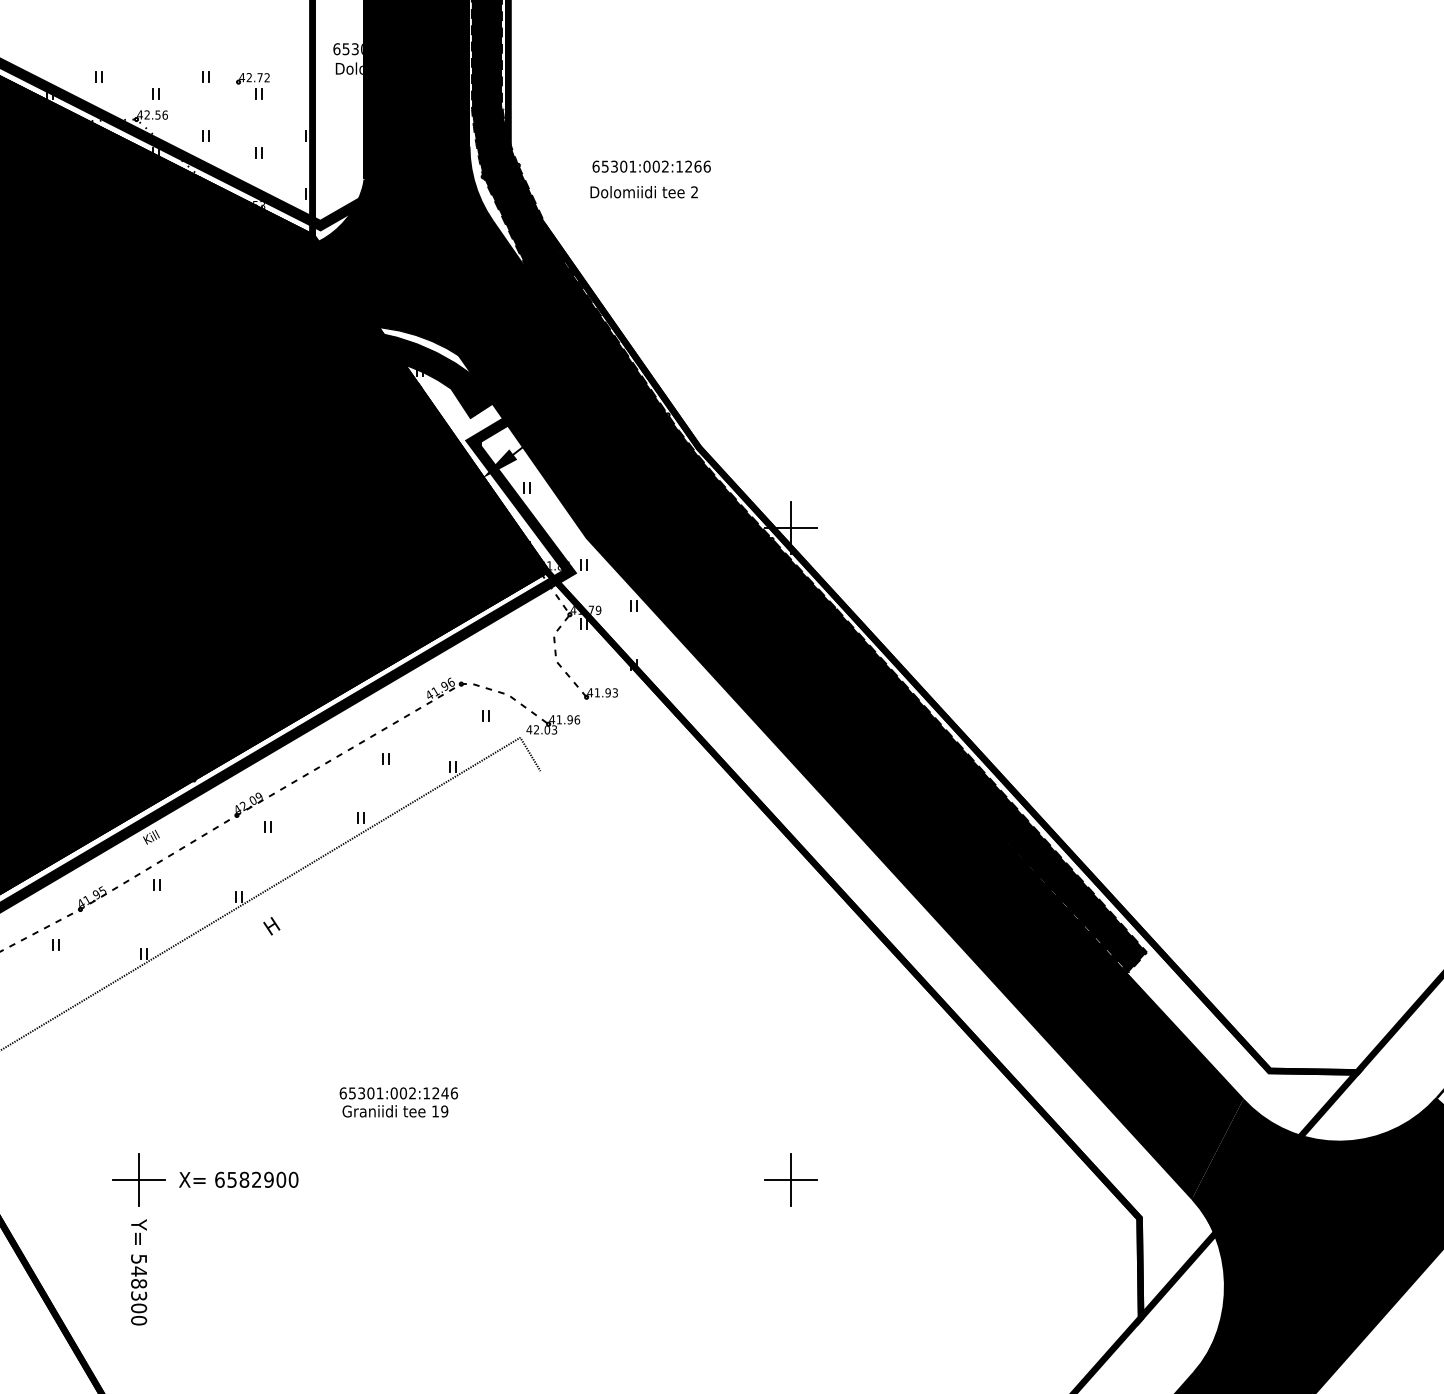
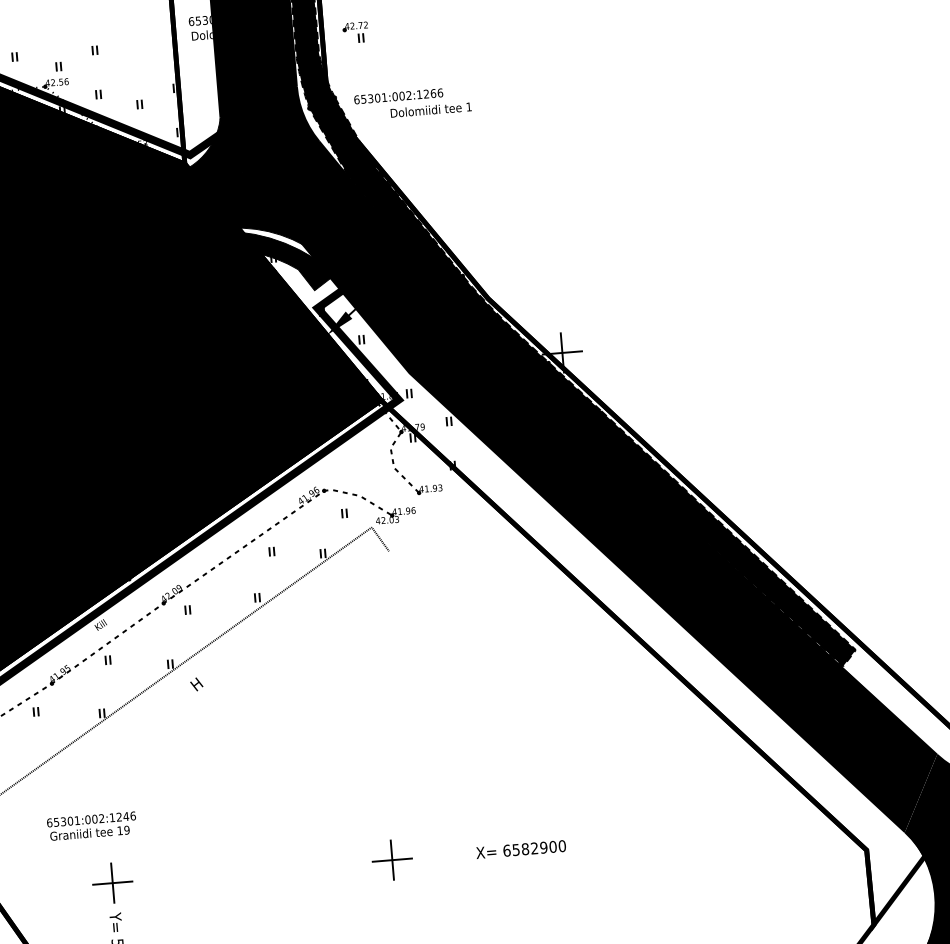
part: (252, 86) -> (355, 32), moved
text: (651, 166) -> (398, 96), moved
text: (694, 192) -> (468, 107), 2 -> 1
text: (398, 1102) -> (91, 826), moved
text: (238, 1179) -> (520, 849), moved
part: (790, 1179) -> (391, 859), moved

